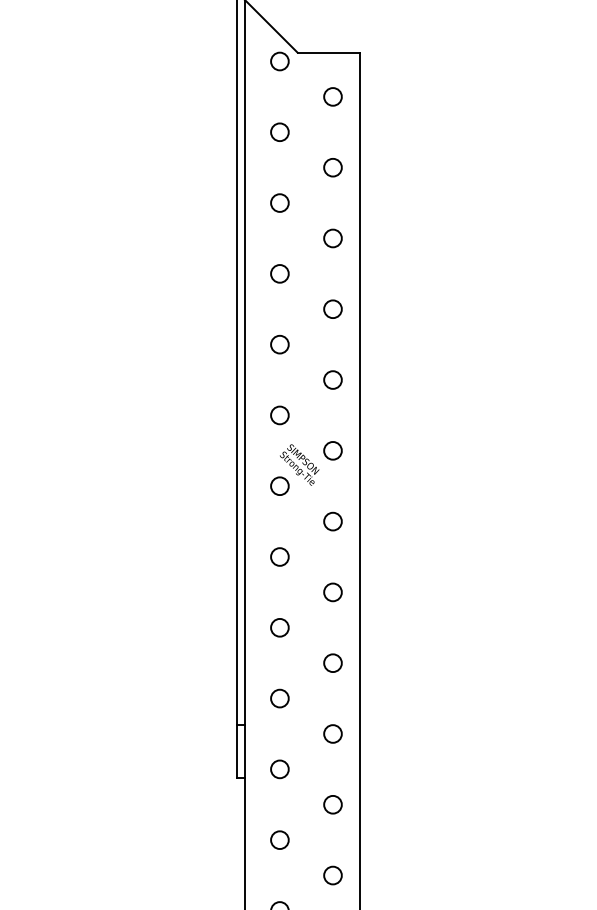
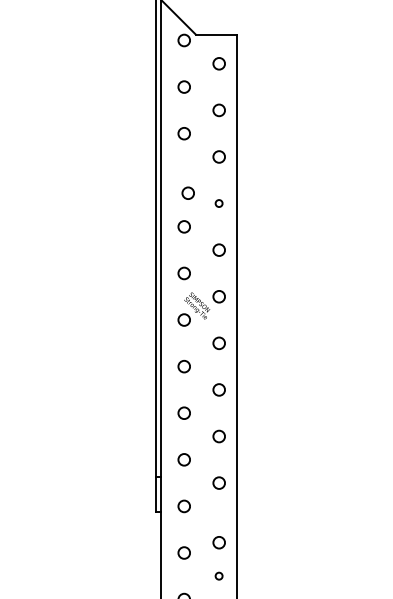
circle: (278, 272) -> (187, 192), moved
circle: (331, 309) -> (218, 203), size x0.6
circle: (331, 804) -> (218, 542), moved
circle: (331, 874) -> (218, 575), size x0.6

